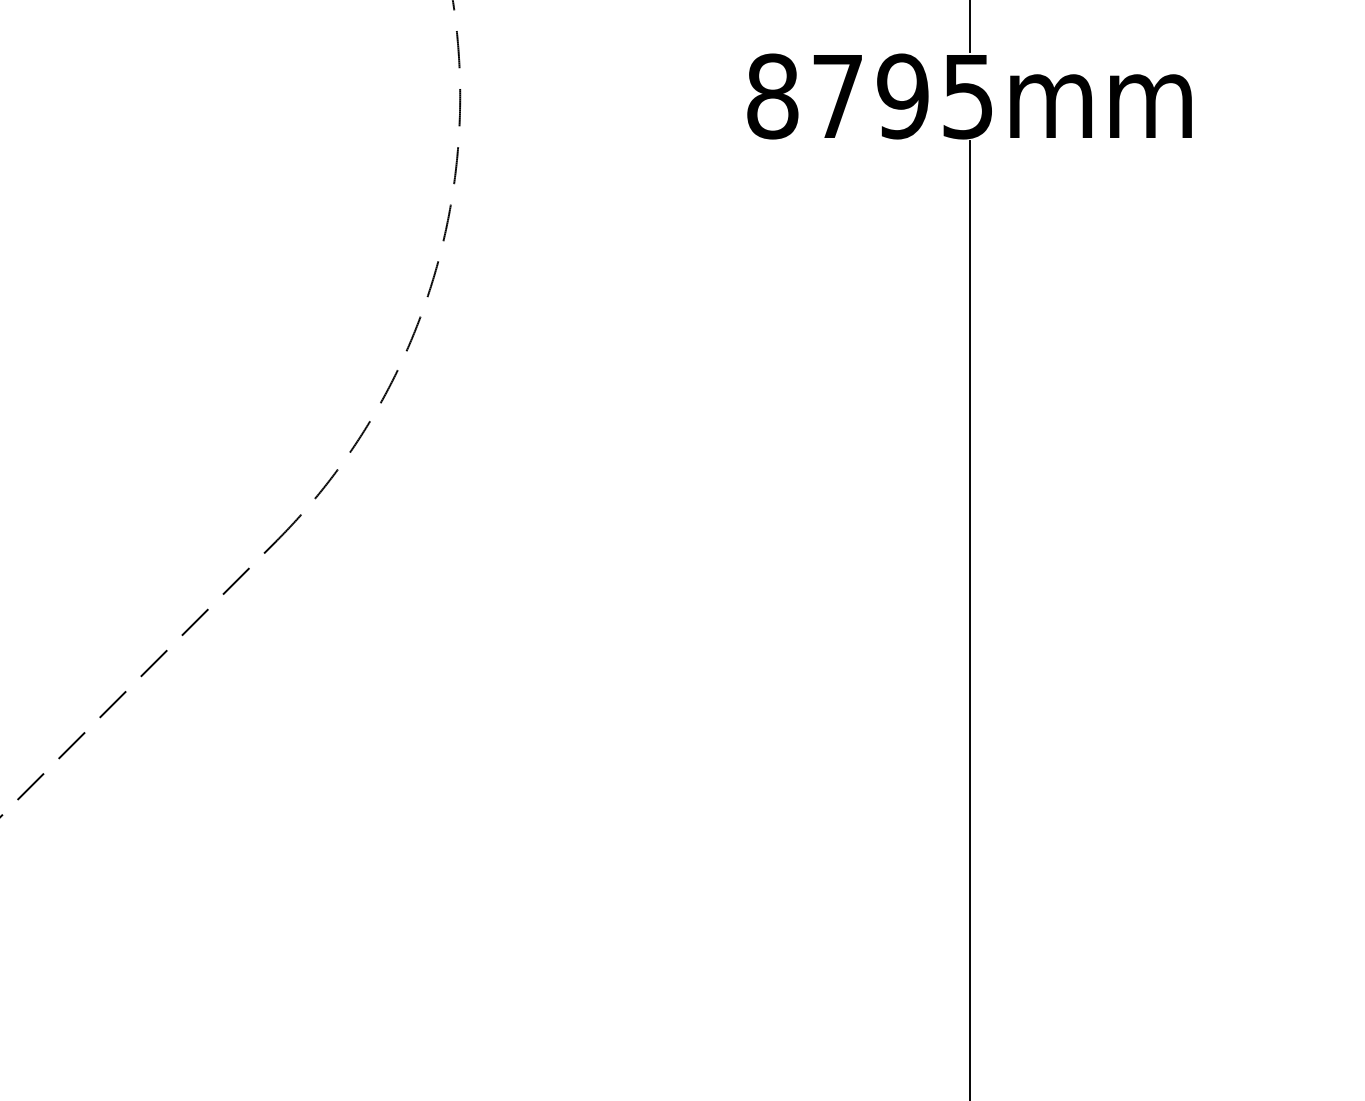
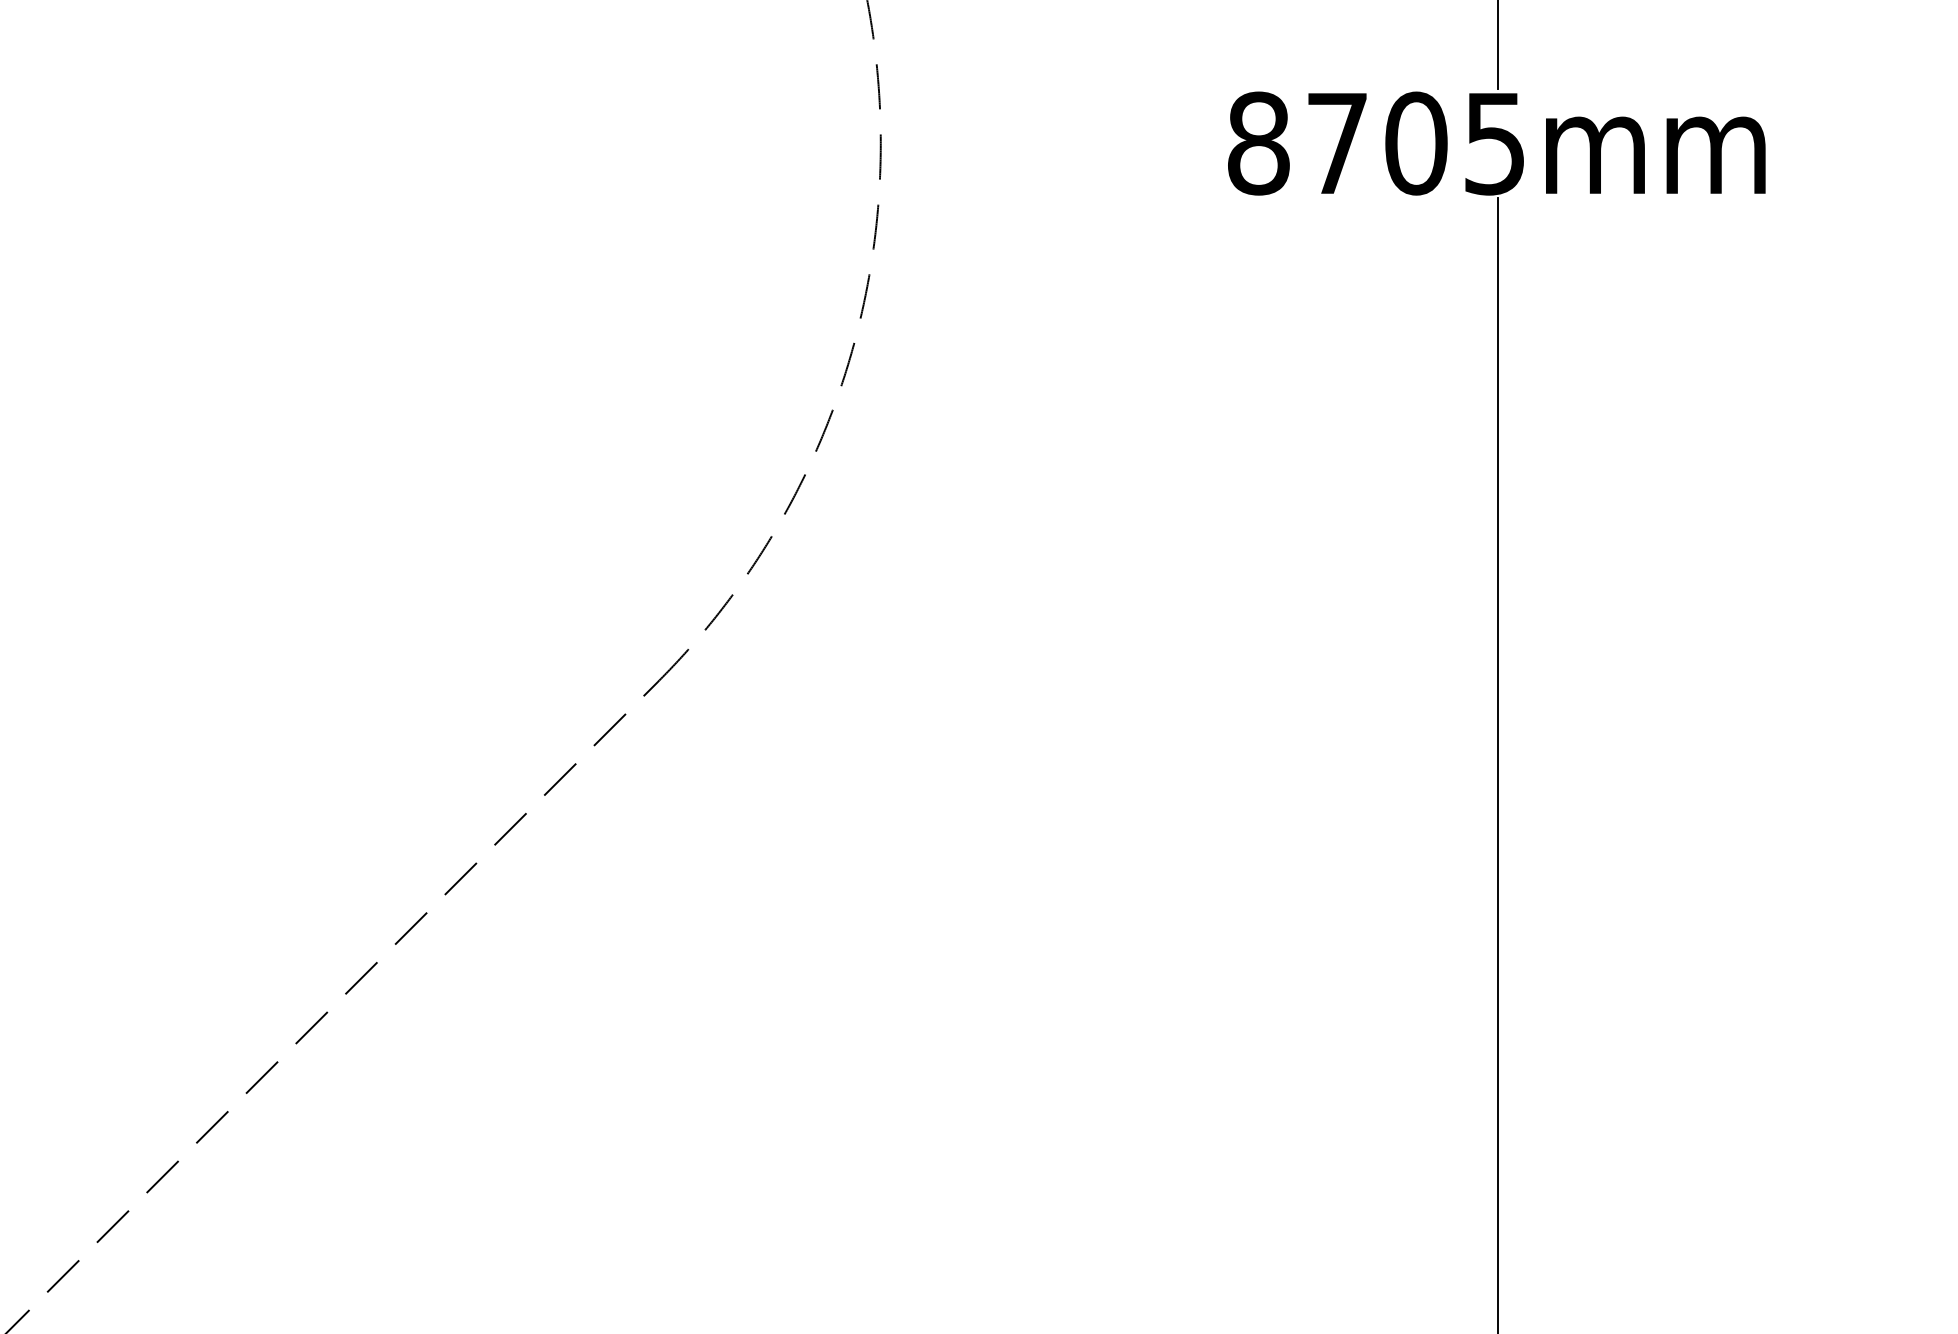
text: (903, 96) -> (1416, 143), 8795mm -> 8705mm

